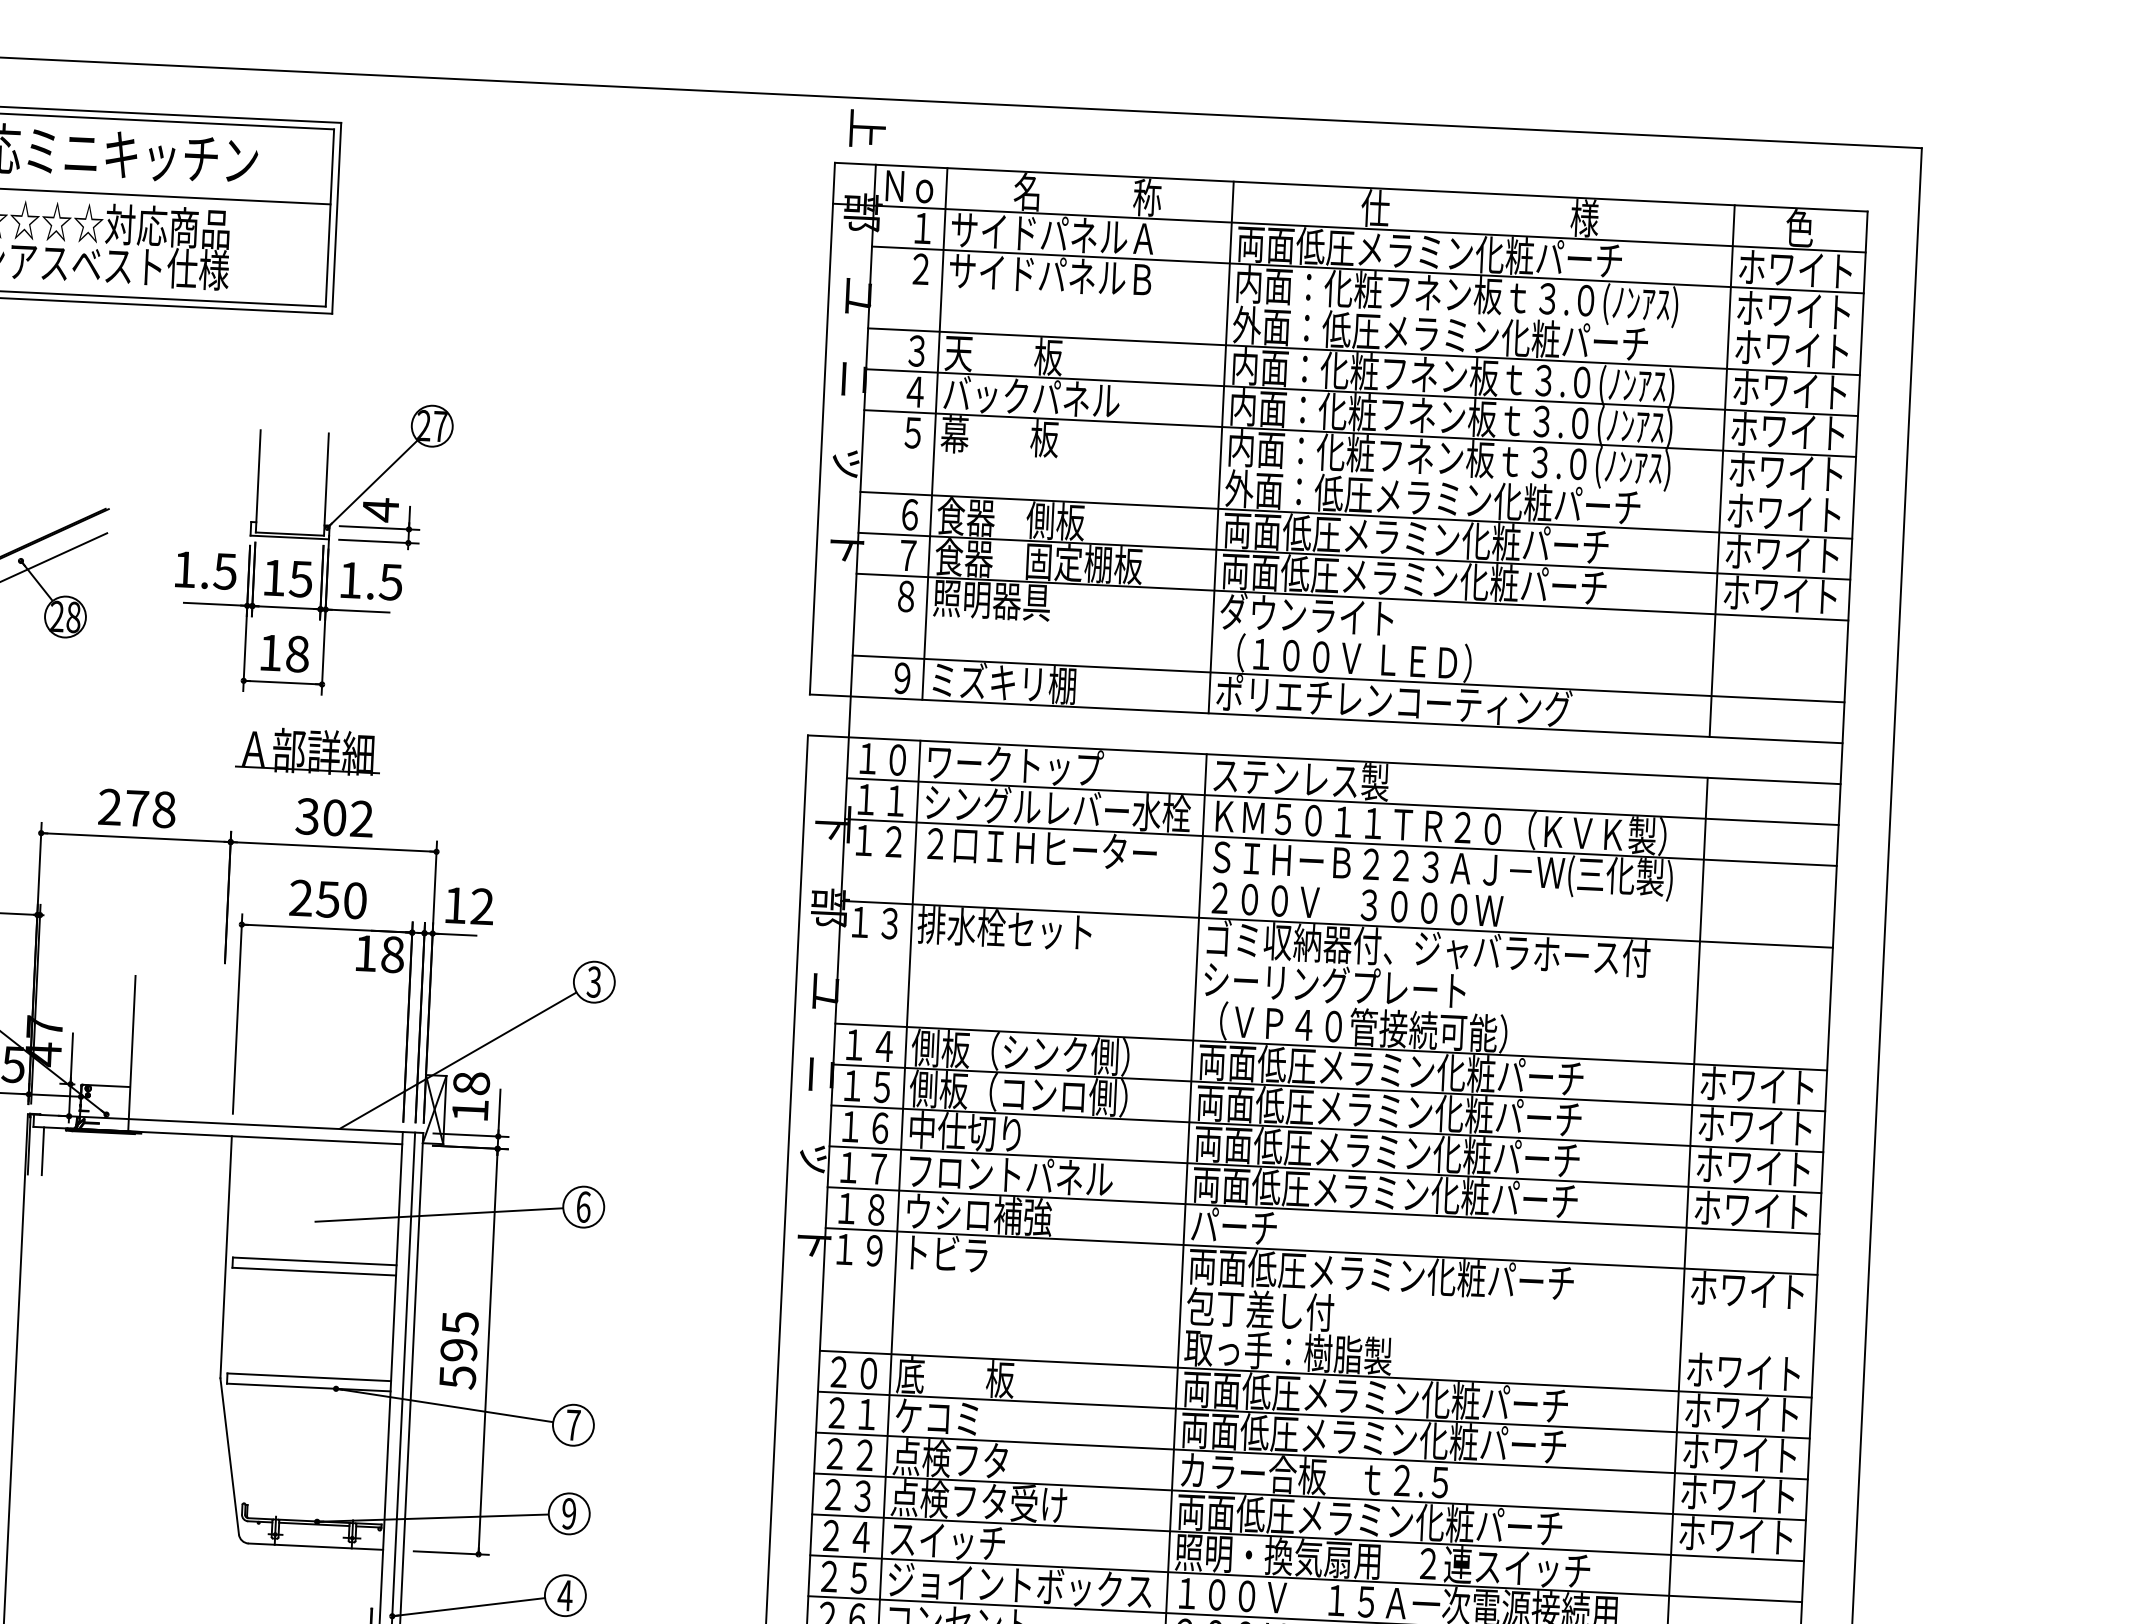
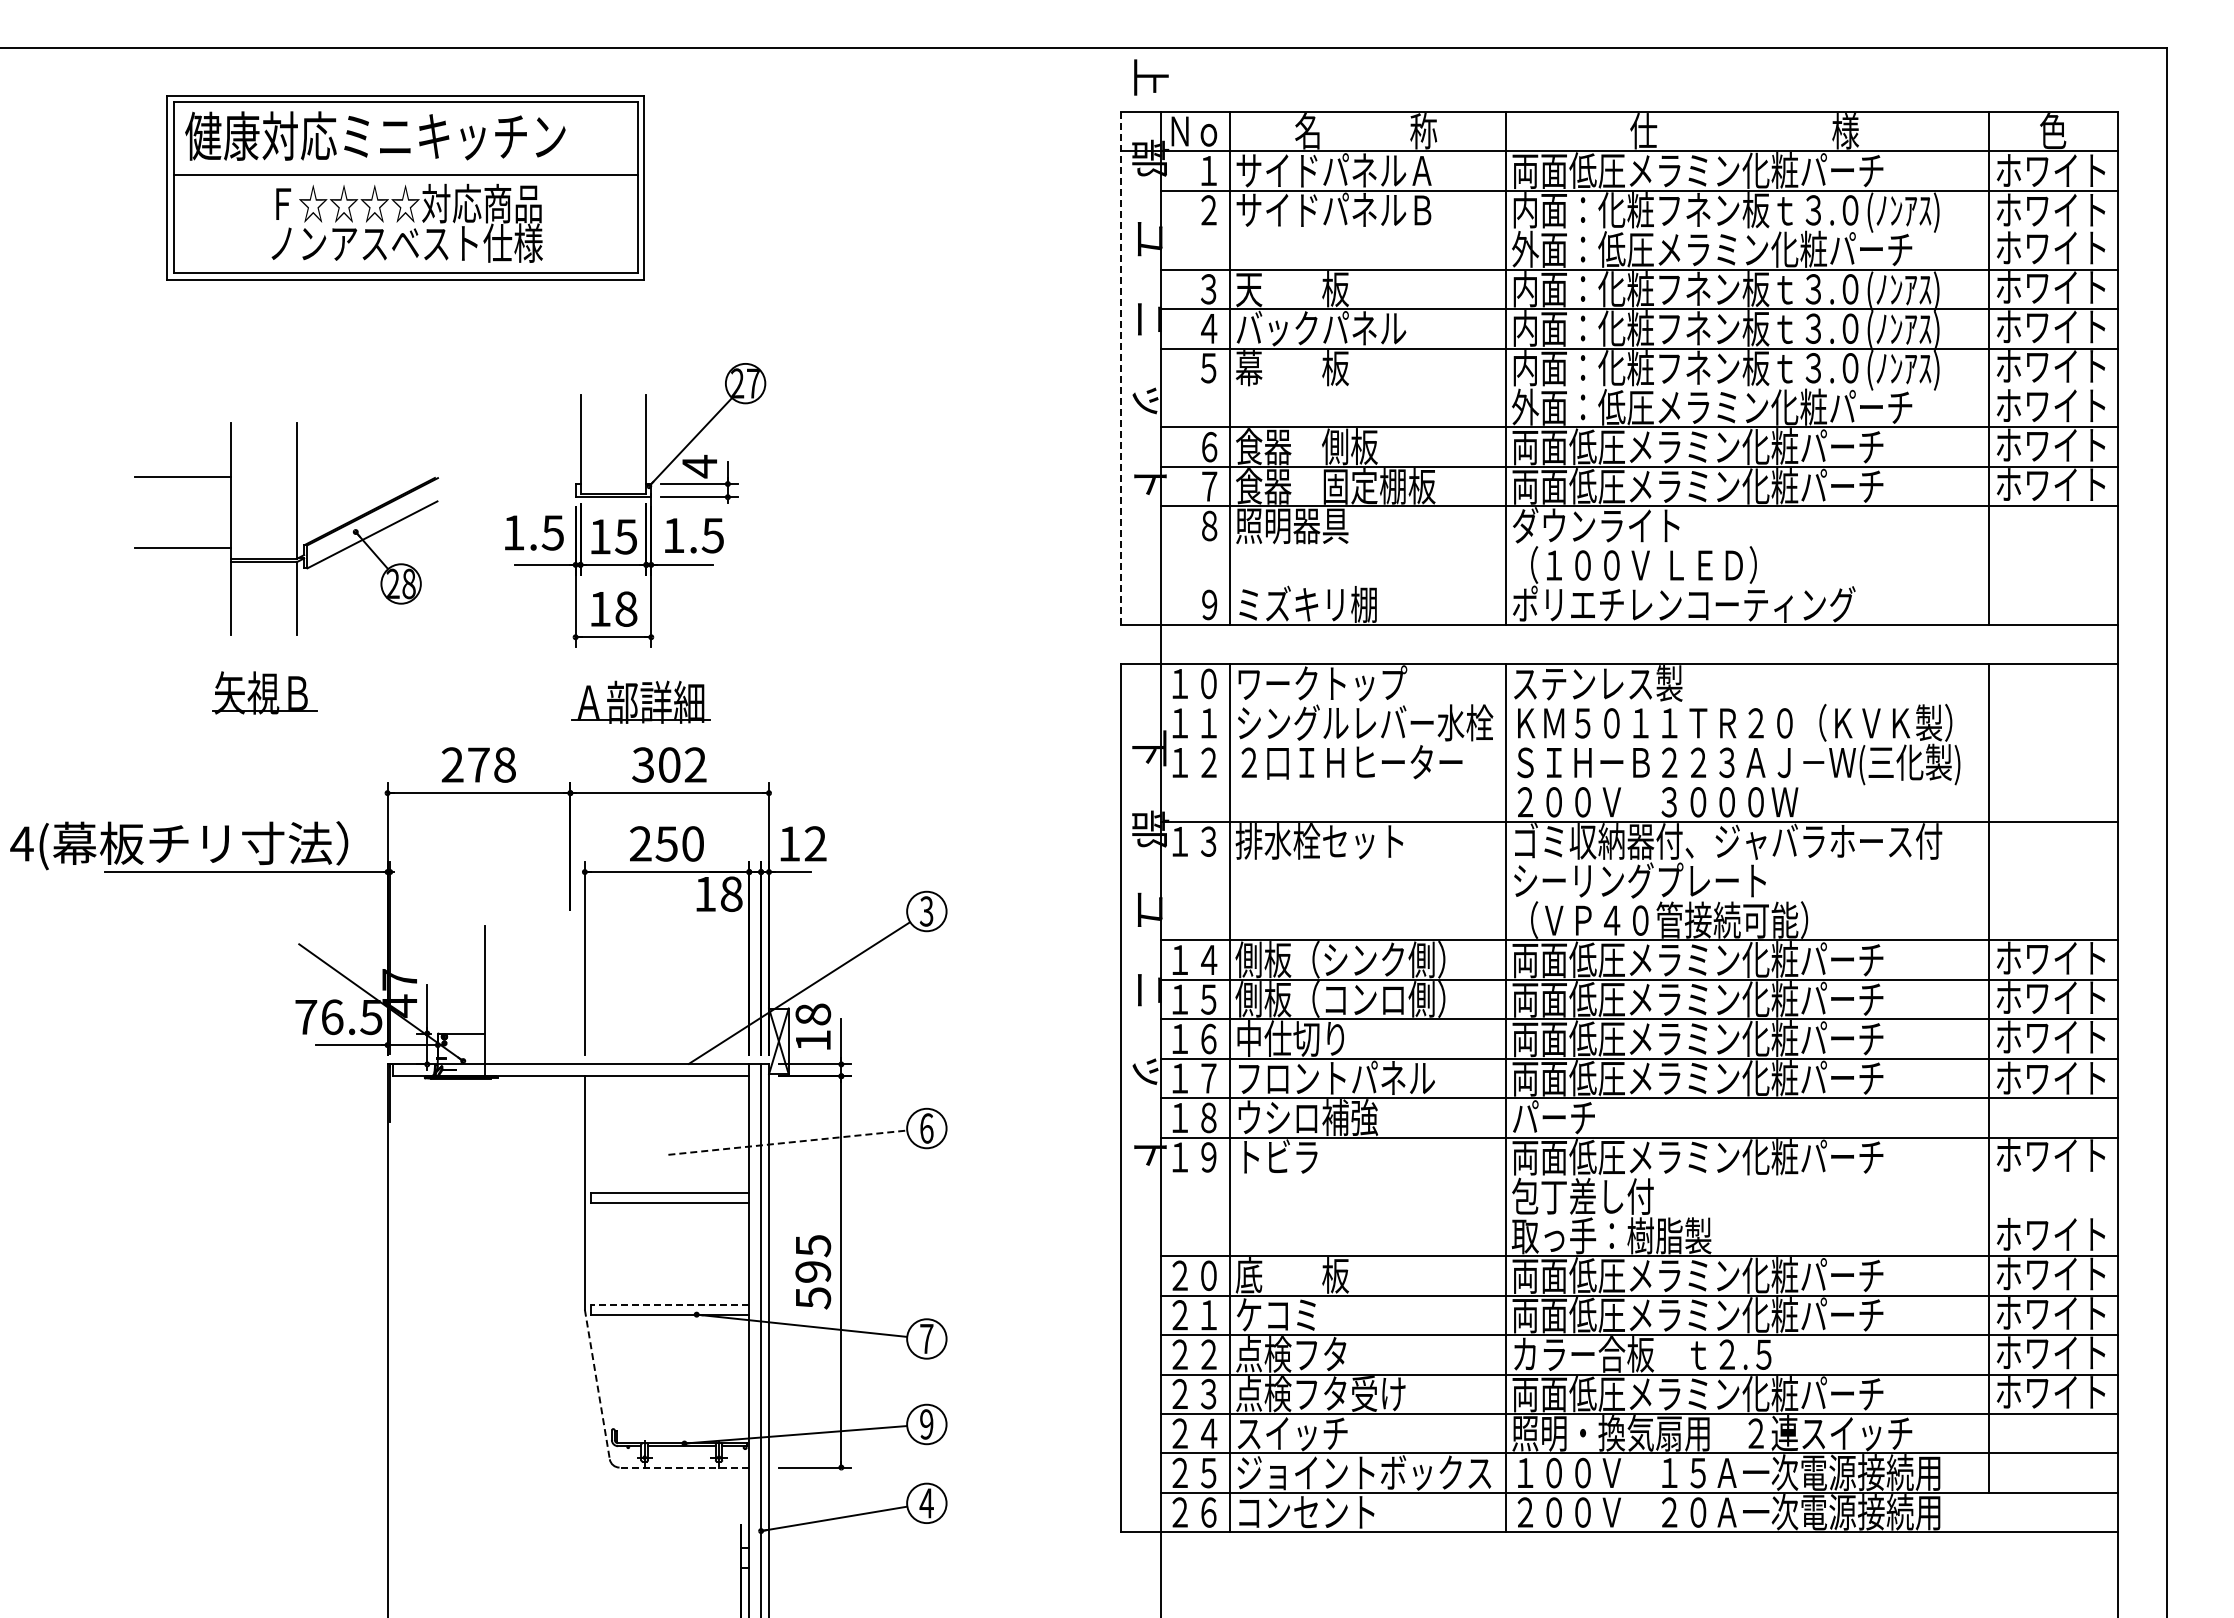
line: (822, 428) -> (1121, 368), solid -> dashed
line: (1347, 679) -> (1638, 585), removed
line: (1342, 801) -> (1638, 703), removed
line: (1340, 842) -> (1638, 743), removed
line: (42, 1151) -> (403, 1099), removed
line: (439, 1214) -> (788, 1142), solid -> dashed
line: (309, 1376) -> (670, 1304), solid -> dashed
line: (229, 1456) -> (597, 1384), solid -> dashed
line: (315, 1546) -> (684, 1467), solid -> dashed

